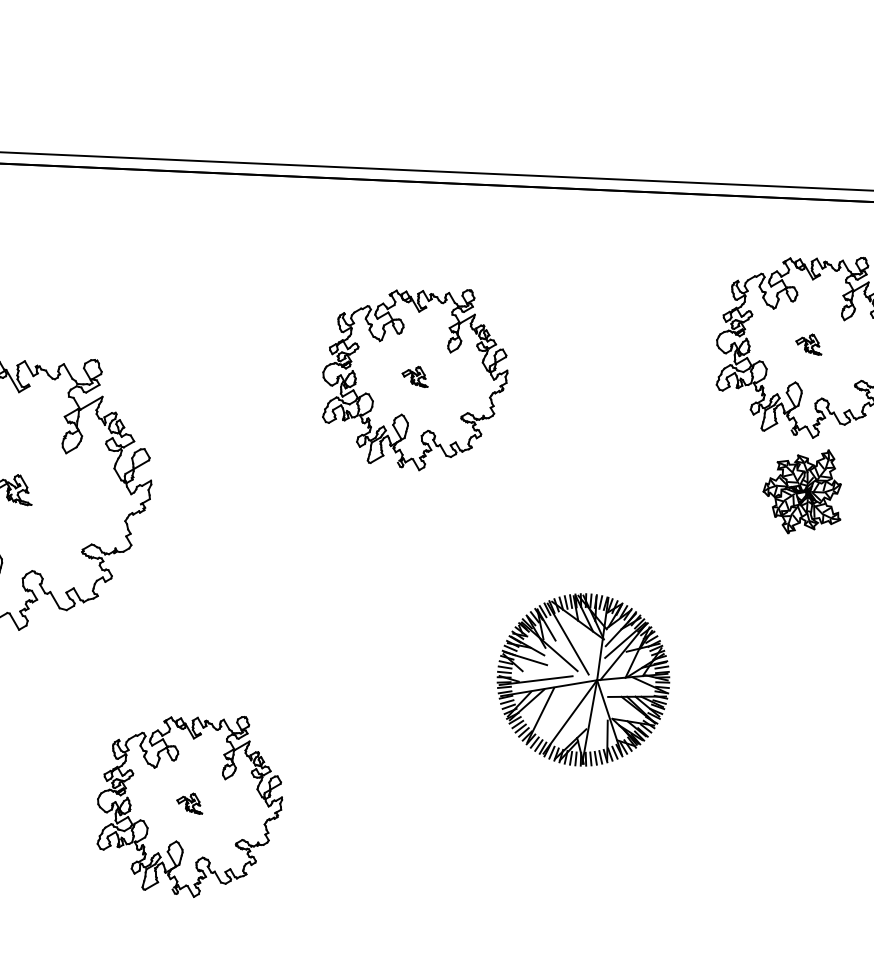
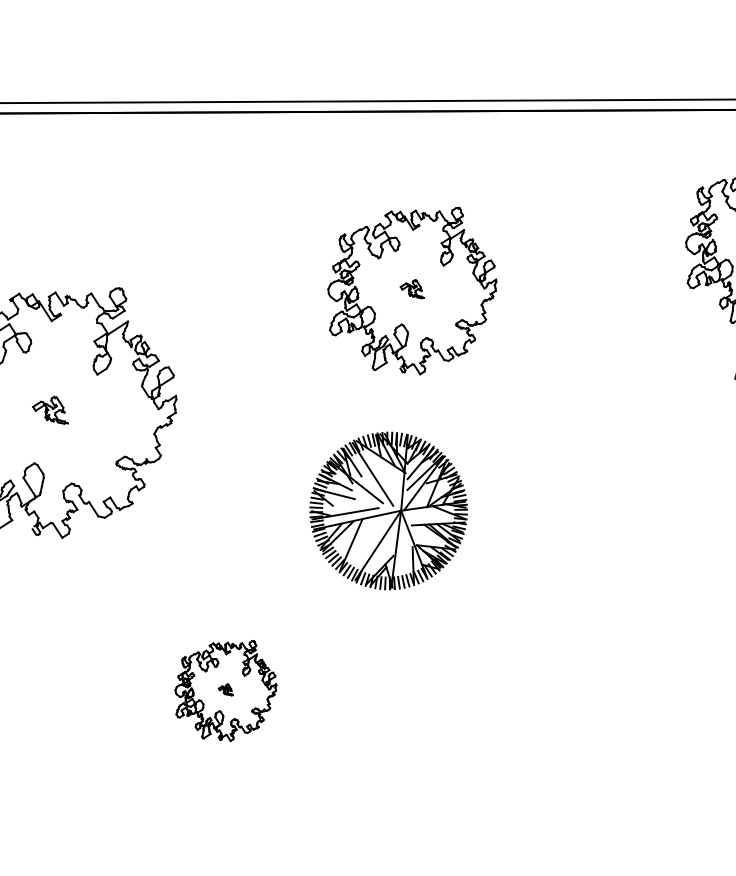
part: (583, 679) -> (388, 510), moved
part: (189, 806) -> (225, 691), size x0.6

